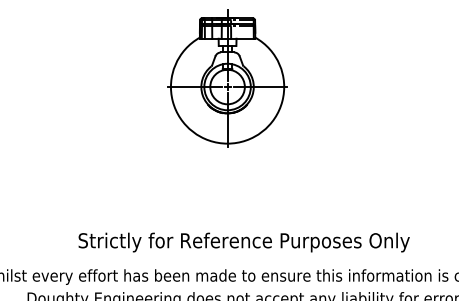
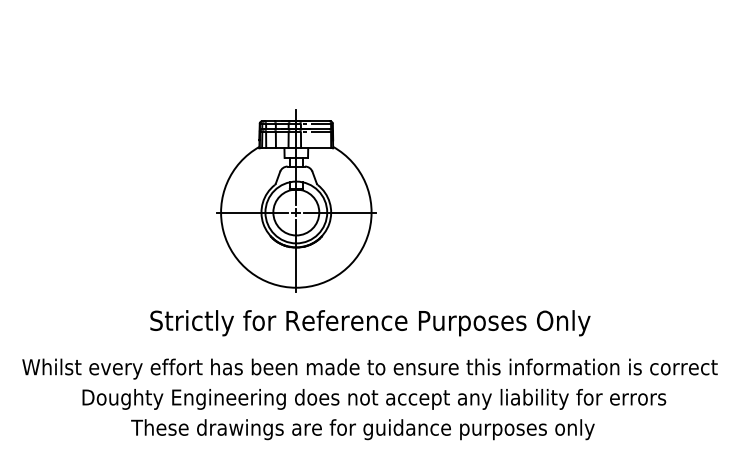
part: (227, 77) -> (296, 200), moved

